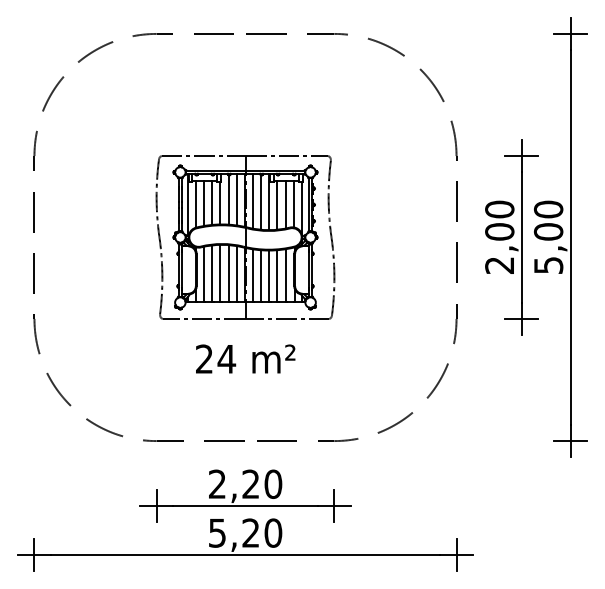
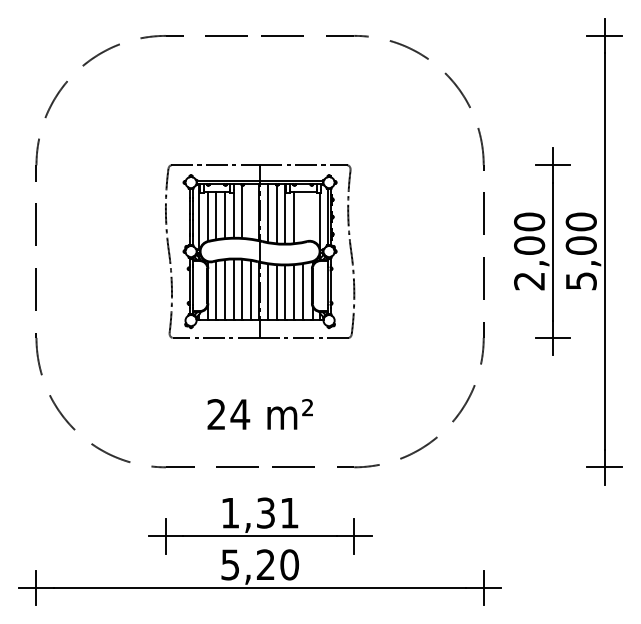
line: (236, 199) -> (250, 211), removed
line: (294, 204) -> (311, 216), removed
line: (285, 205) -> (302, 217), removed
text: (244, 359) -> (259, 414), moved
text: (245, 483) -> (260, 512), 2,20 -> 1,31

